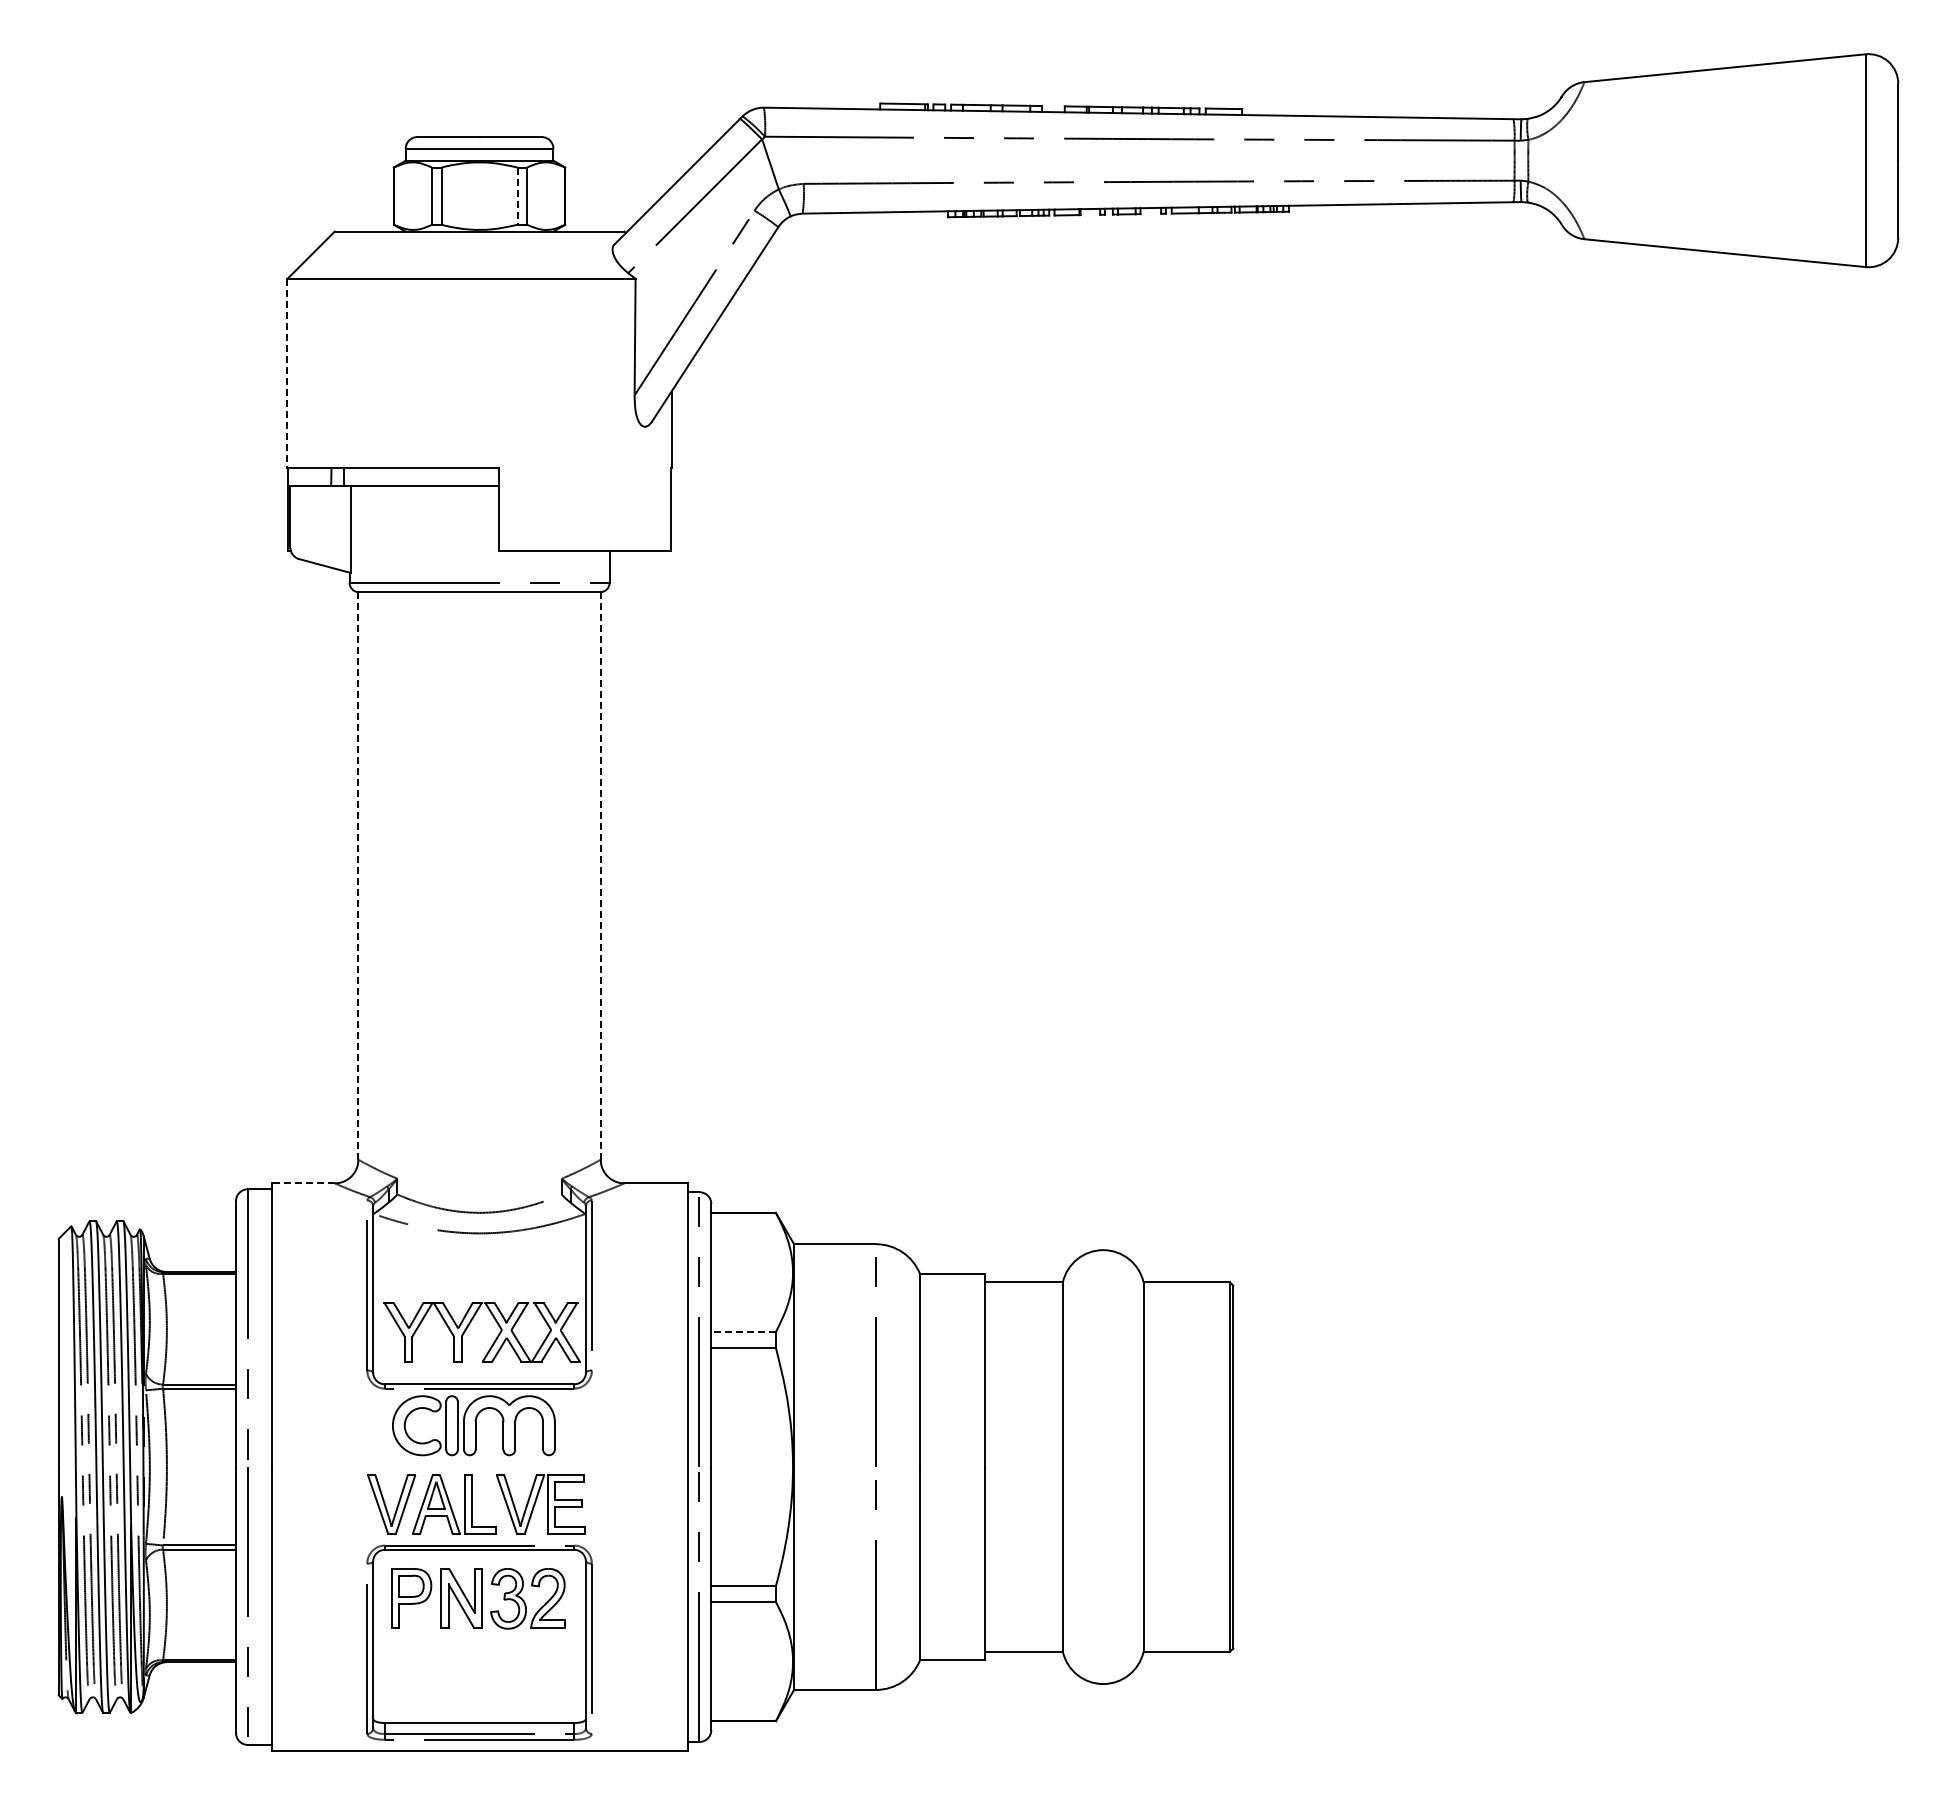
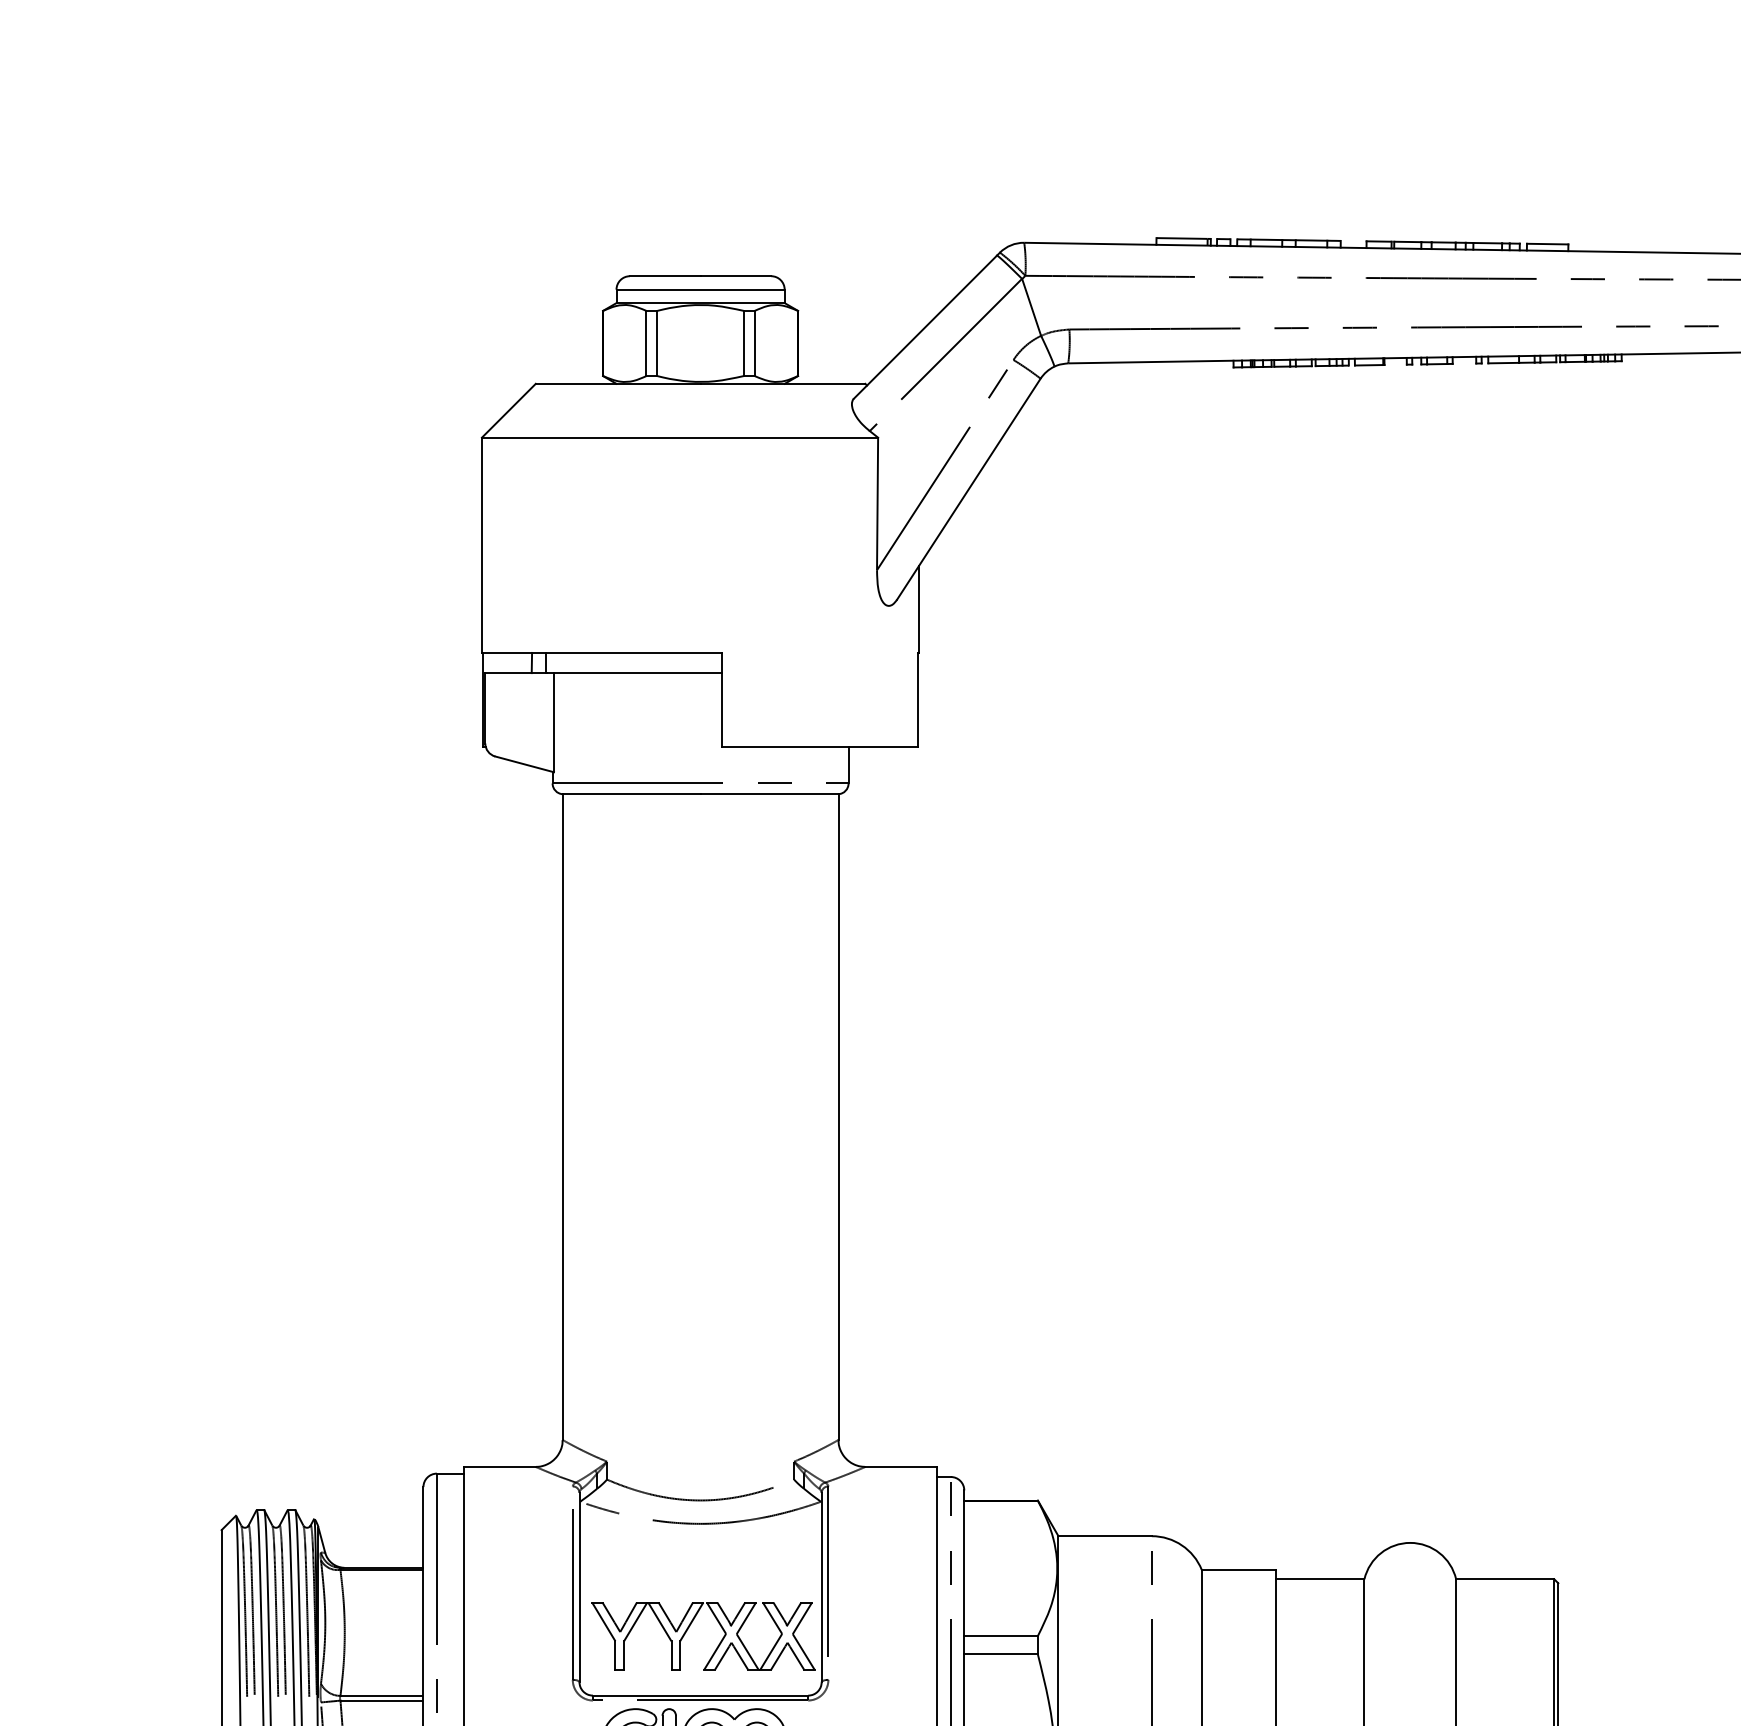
line: (517, 196) -> (743, 343), dashed -> solid
line: (287, 373) -> (481, 545), dashed -> solid
line: (358, 876) -> (562, 1117), dashed -> solid
line: (600, 876) -> (838, 1117), dashed -> solid
line: (303, 1183) -> (500, 1467), dashed -> solid
line: (743, 1332) -> (1000, 1636), dashed -> solid

